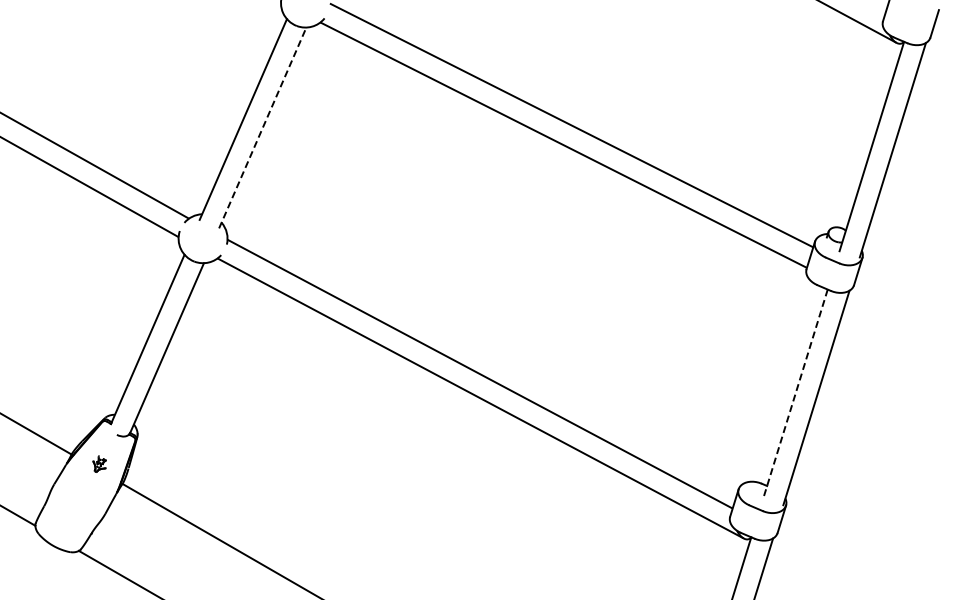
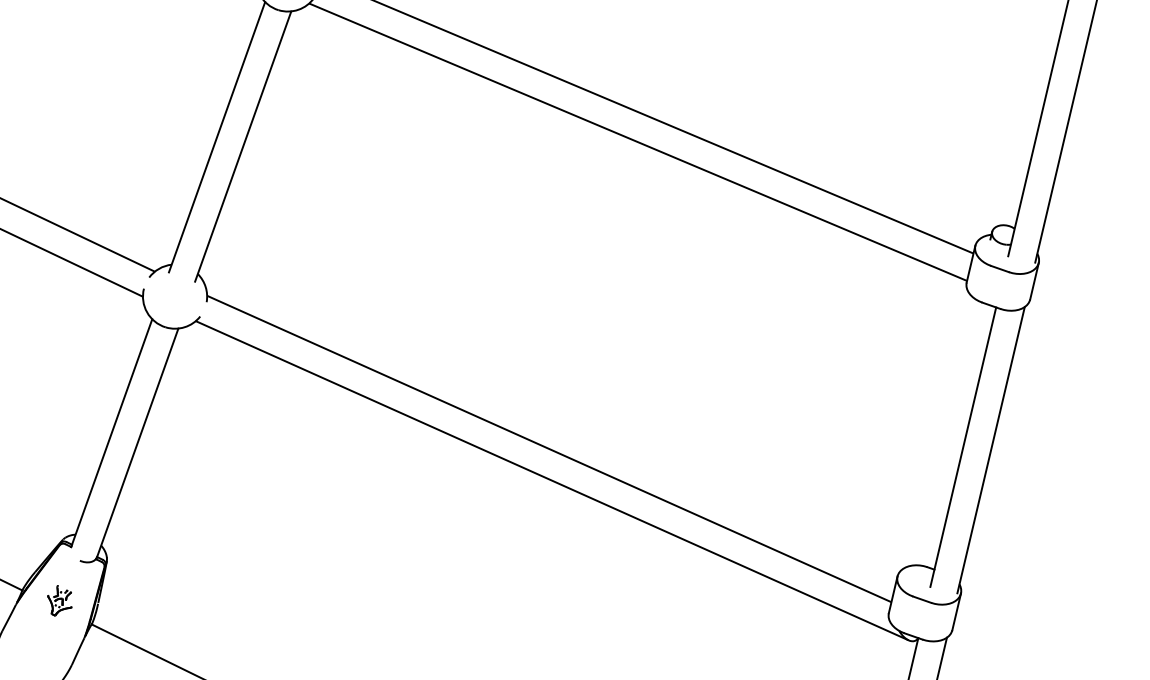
line: (262, 127) -> (242, 145), dashed -> solid
line: (795, 394) -> (963, 447), dashed -> solid
part: (99, 464) -> (59, 601), size x1.43

